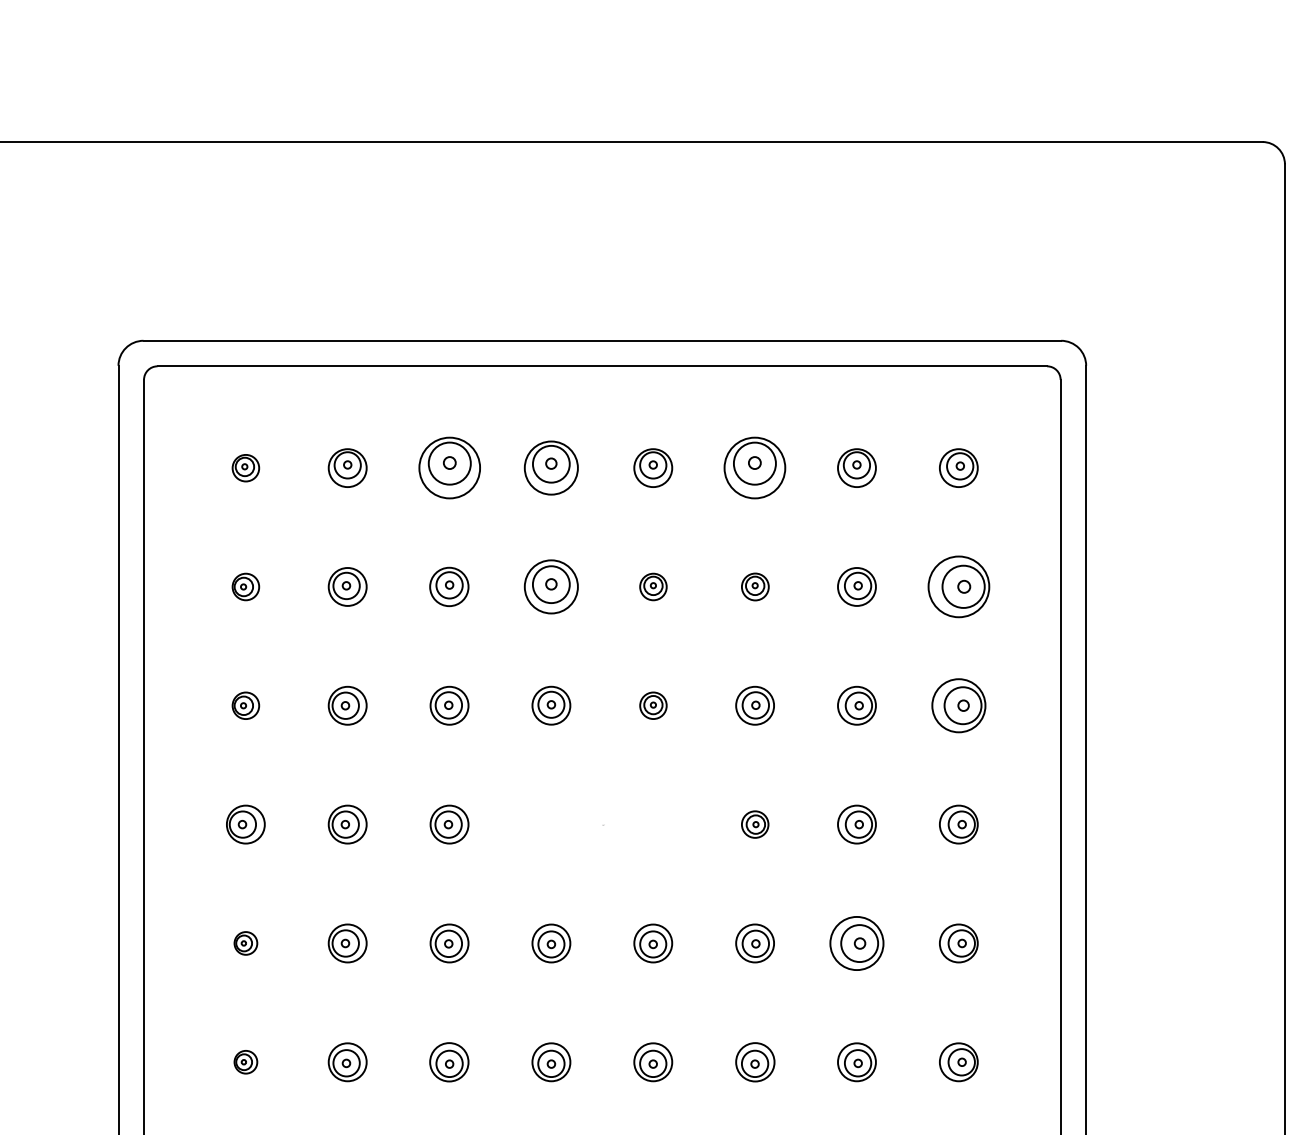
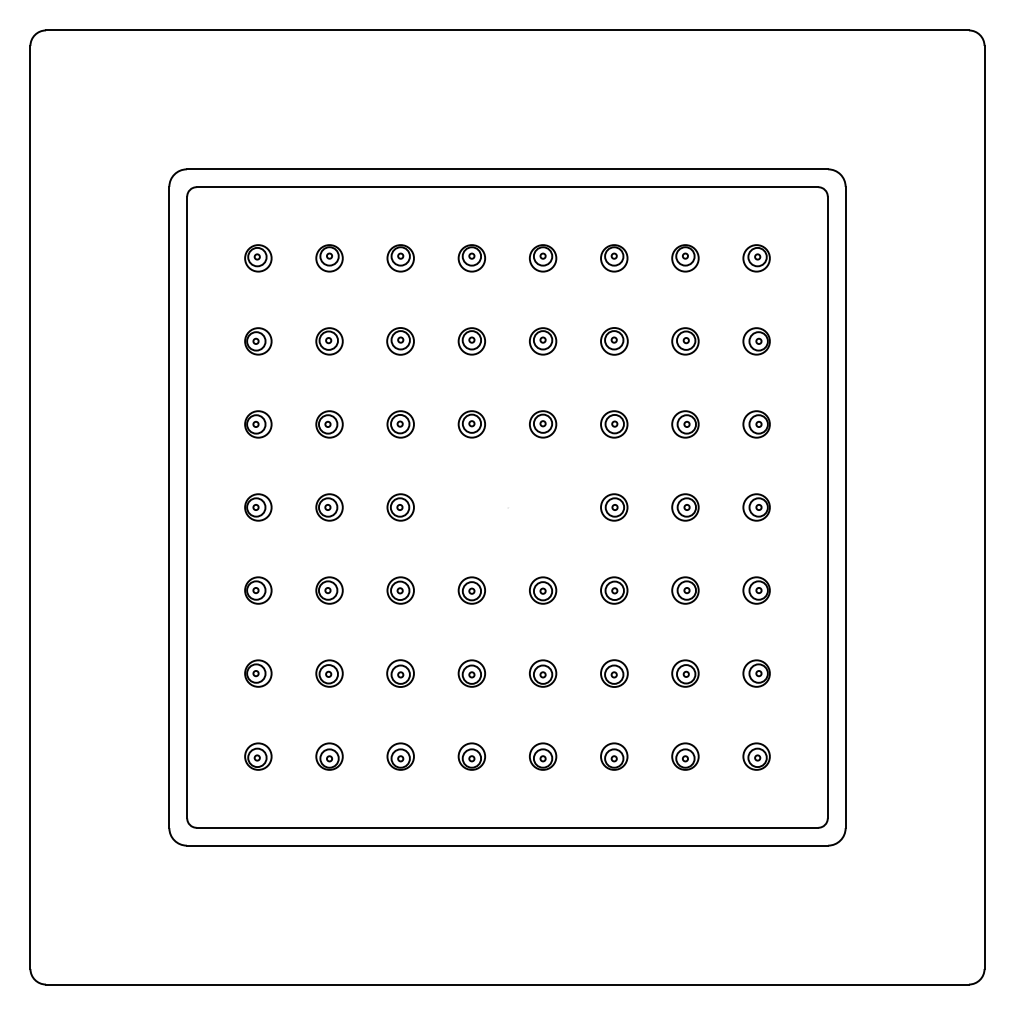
part: (246, 468) -> (258, 258), size x1.43
part: (449, 468) -> (400, 258), size x0.62
part: (550, 468) -> (471, 258), size x0.71
part: (755, 468) -> (614, 258), size x0.62
part: (246, 587) -> (258, 341), size x1.43
part: (550, 587) -> (471, 341), size x0.71
part: (653, 587) -> (543, 341), size x1.43
part: (755, 587) -> (614, 341), size x1.43
part: (958, 587) -> (756, 341), size x0.62
part: (246, 705) -> (258, 424), size x1.43
part: (653, 705) -> (543, 424), size x1.43
part: (958, 705) -> (756, 424), size x0.71
part: (755, 824) -> (614, 507), size x1.43
part: (246, 943) -> (258, 590), size x1.67
part: (857, 943) -> (685, 590), size x0.71
part: (246, 1062) -> (258, 673), size x1.67

